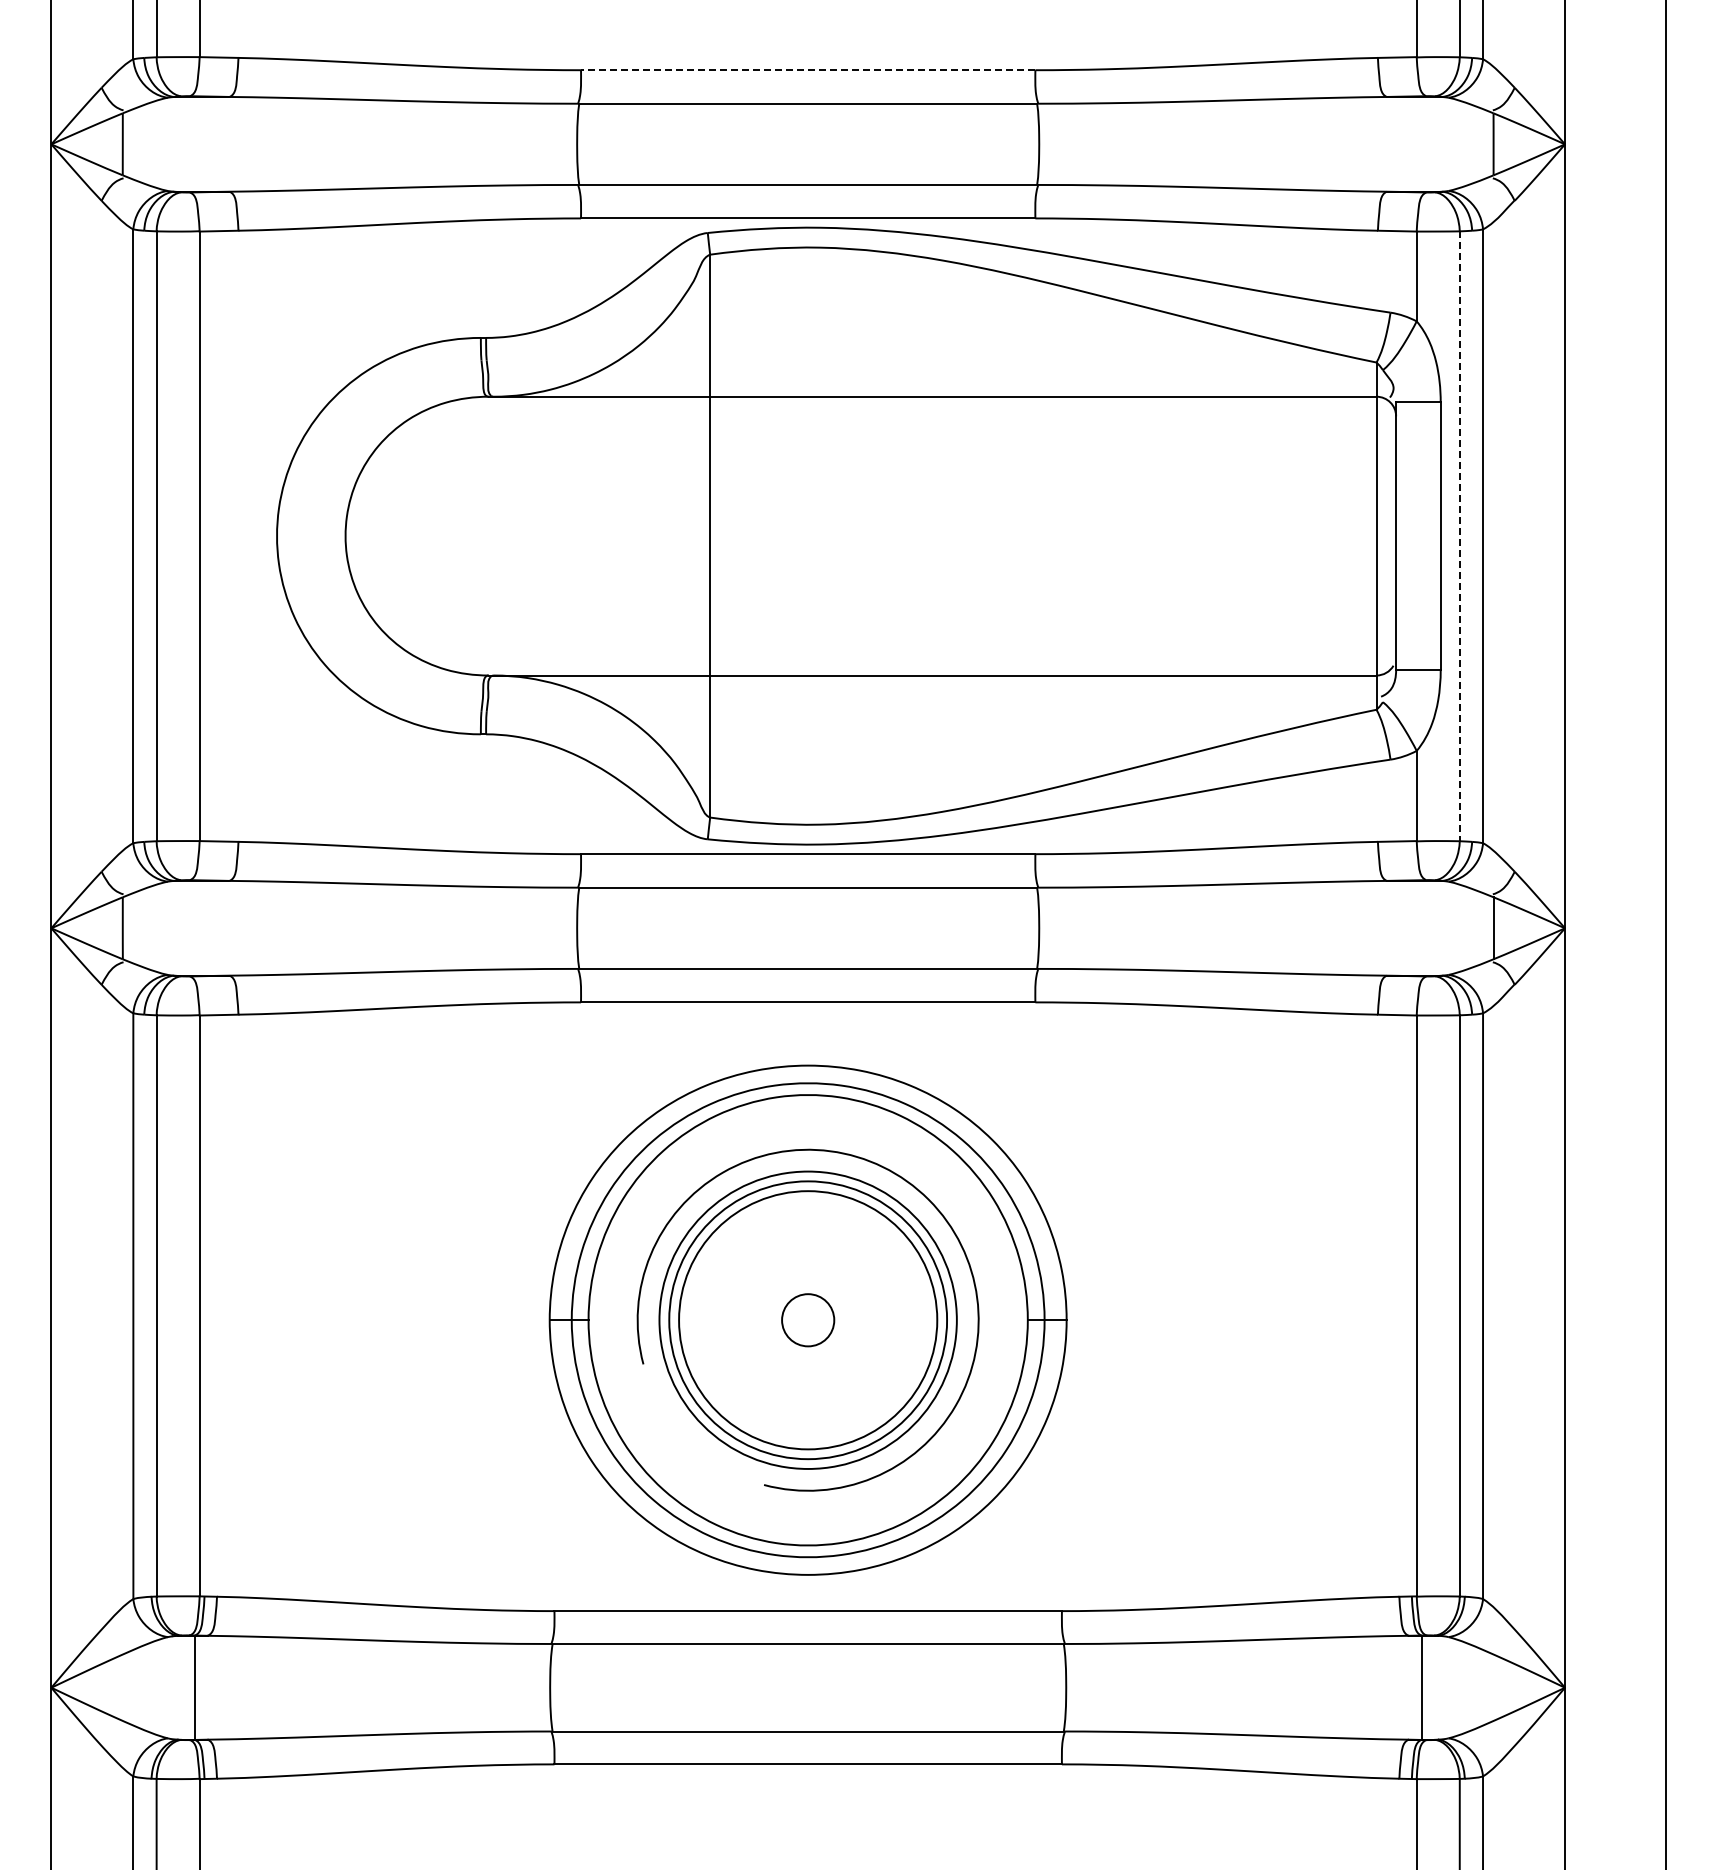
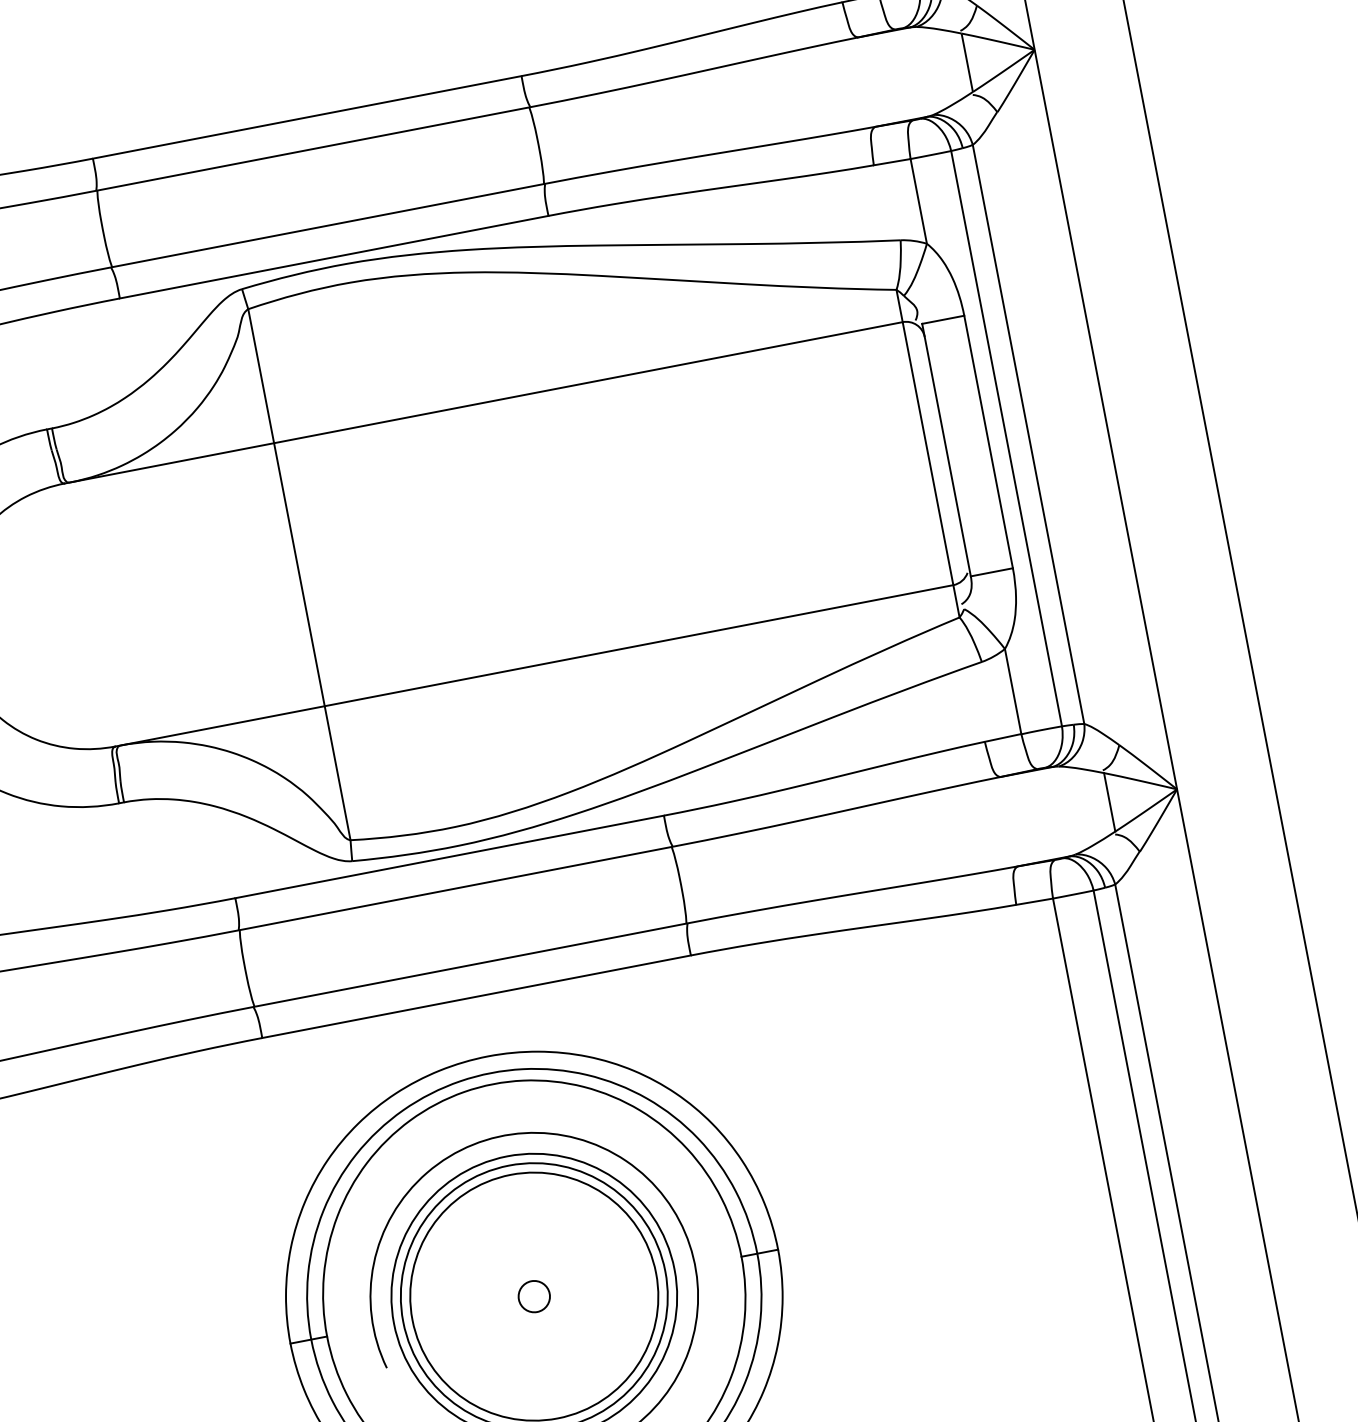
line: (807, 70) -> (306, 117), dashed -> solid
line: (1459, 536) -> (1006, 438), dashed -> solid
circle: (807, 1319) -> (533, 1296), size x0.62

